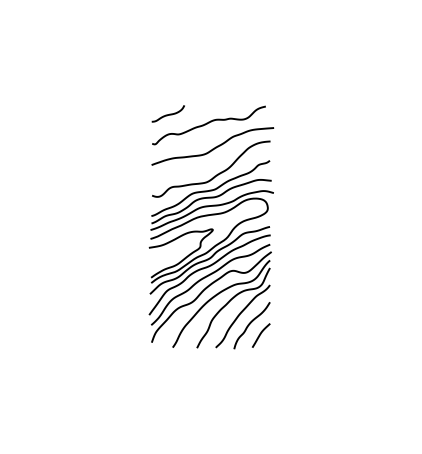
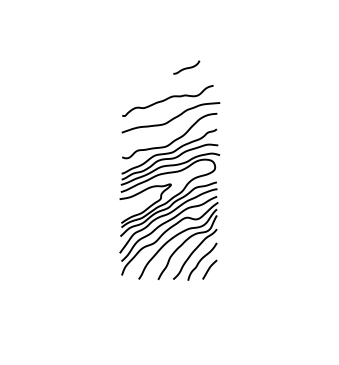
curve: (167, 114) -> (185, 68), moved

